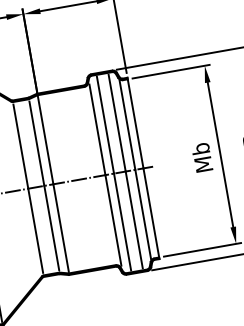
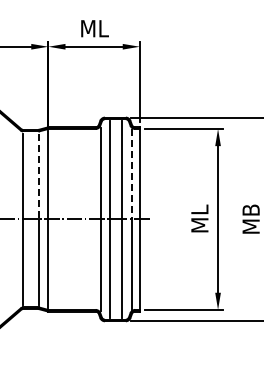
line: (127, 125) -> (131, 174), solid -> dashed
line: (37, 143) -> (39, 176), solid -> dashed
text: (202, 157) -> (199, 218), Mb -> ML

